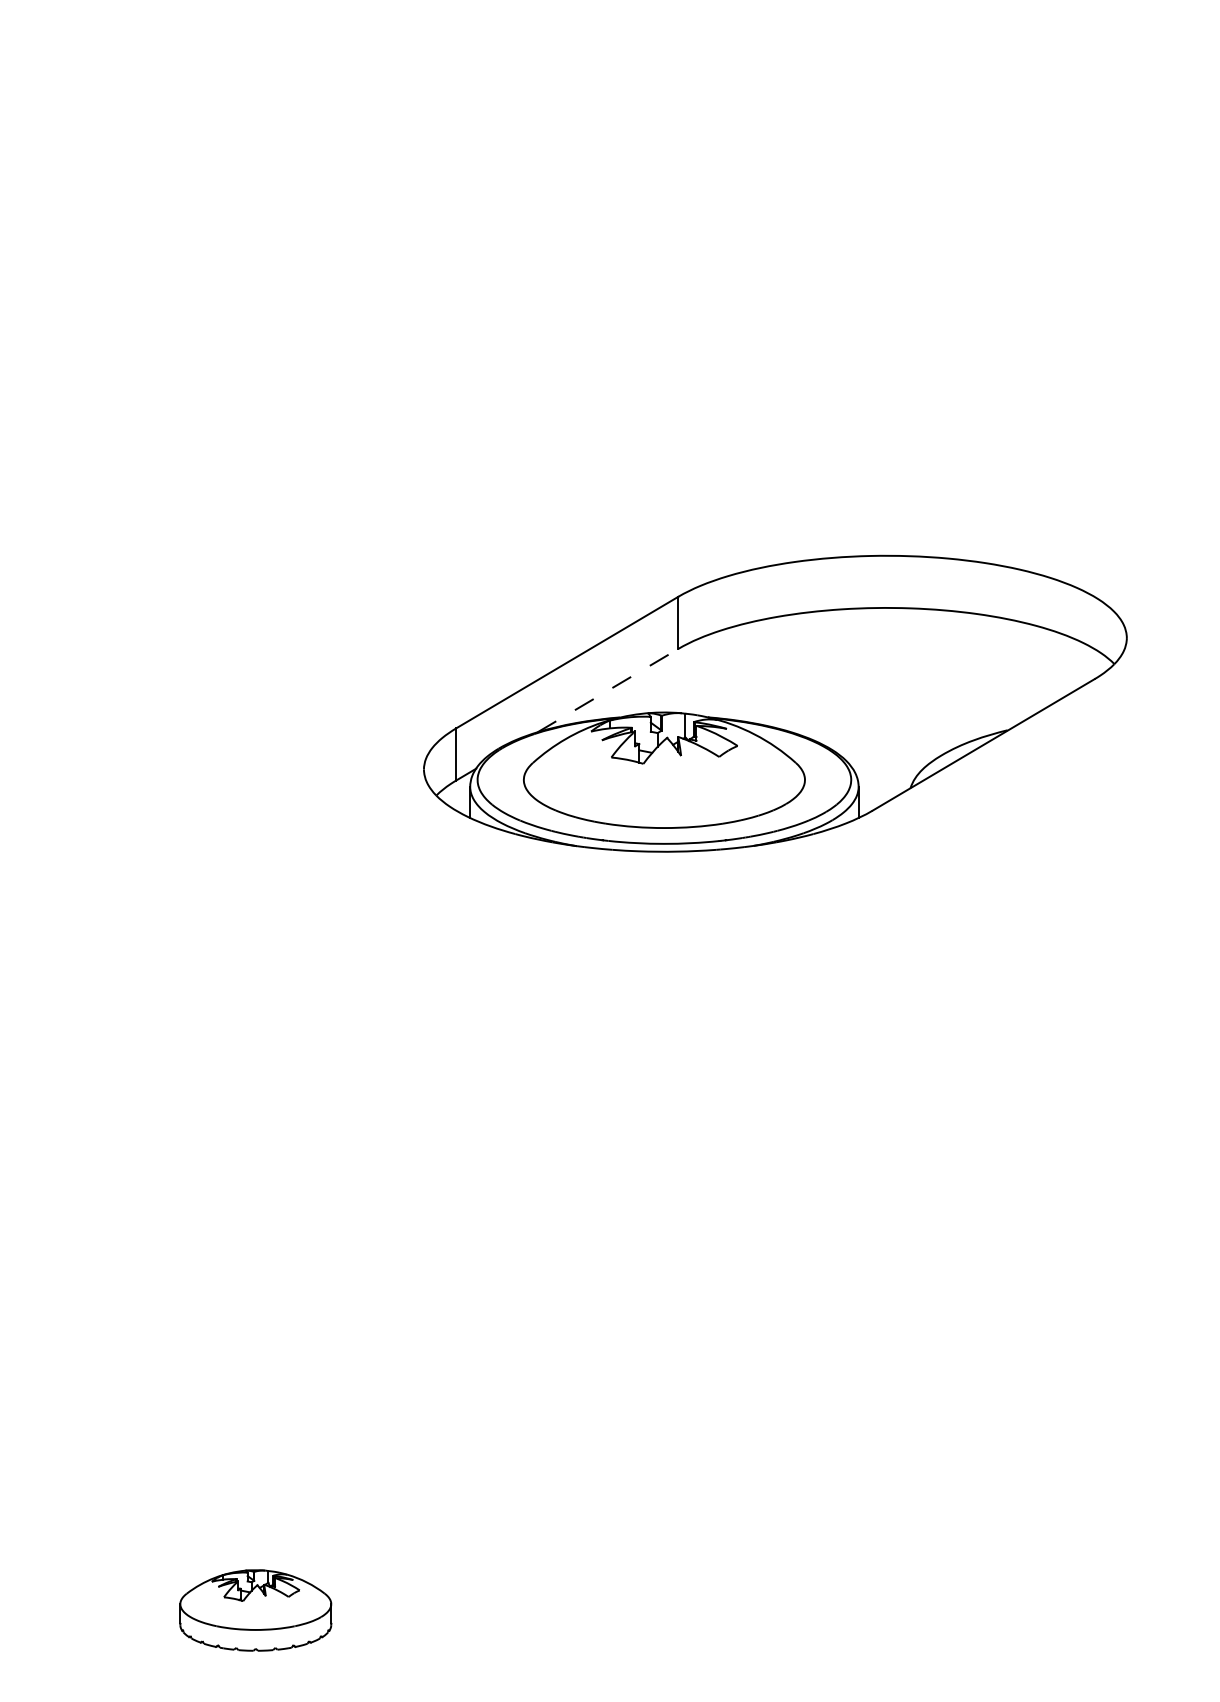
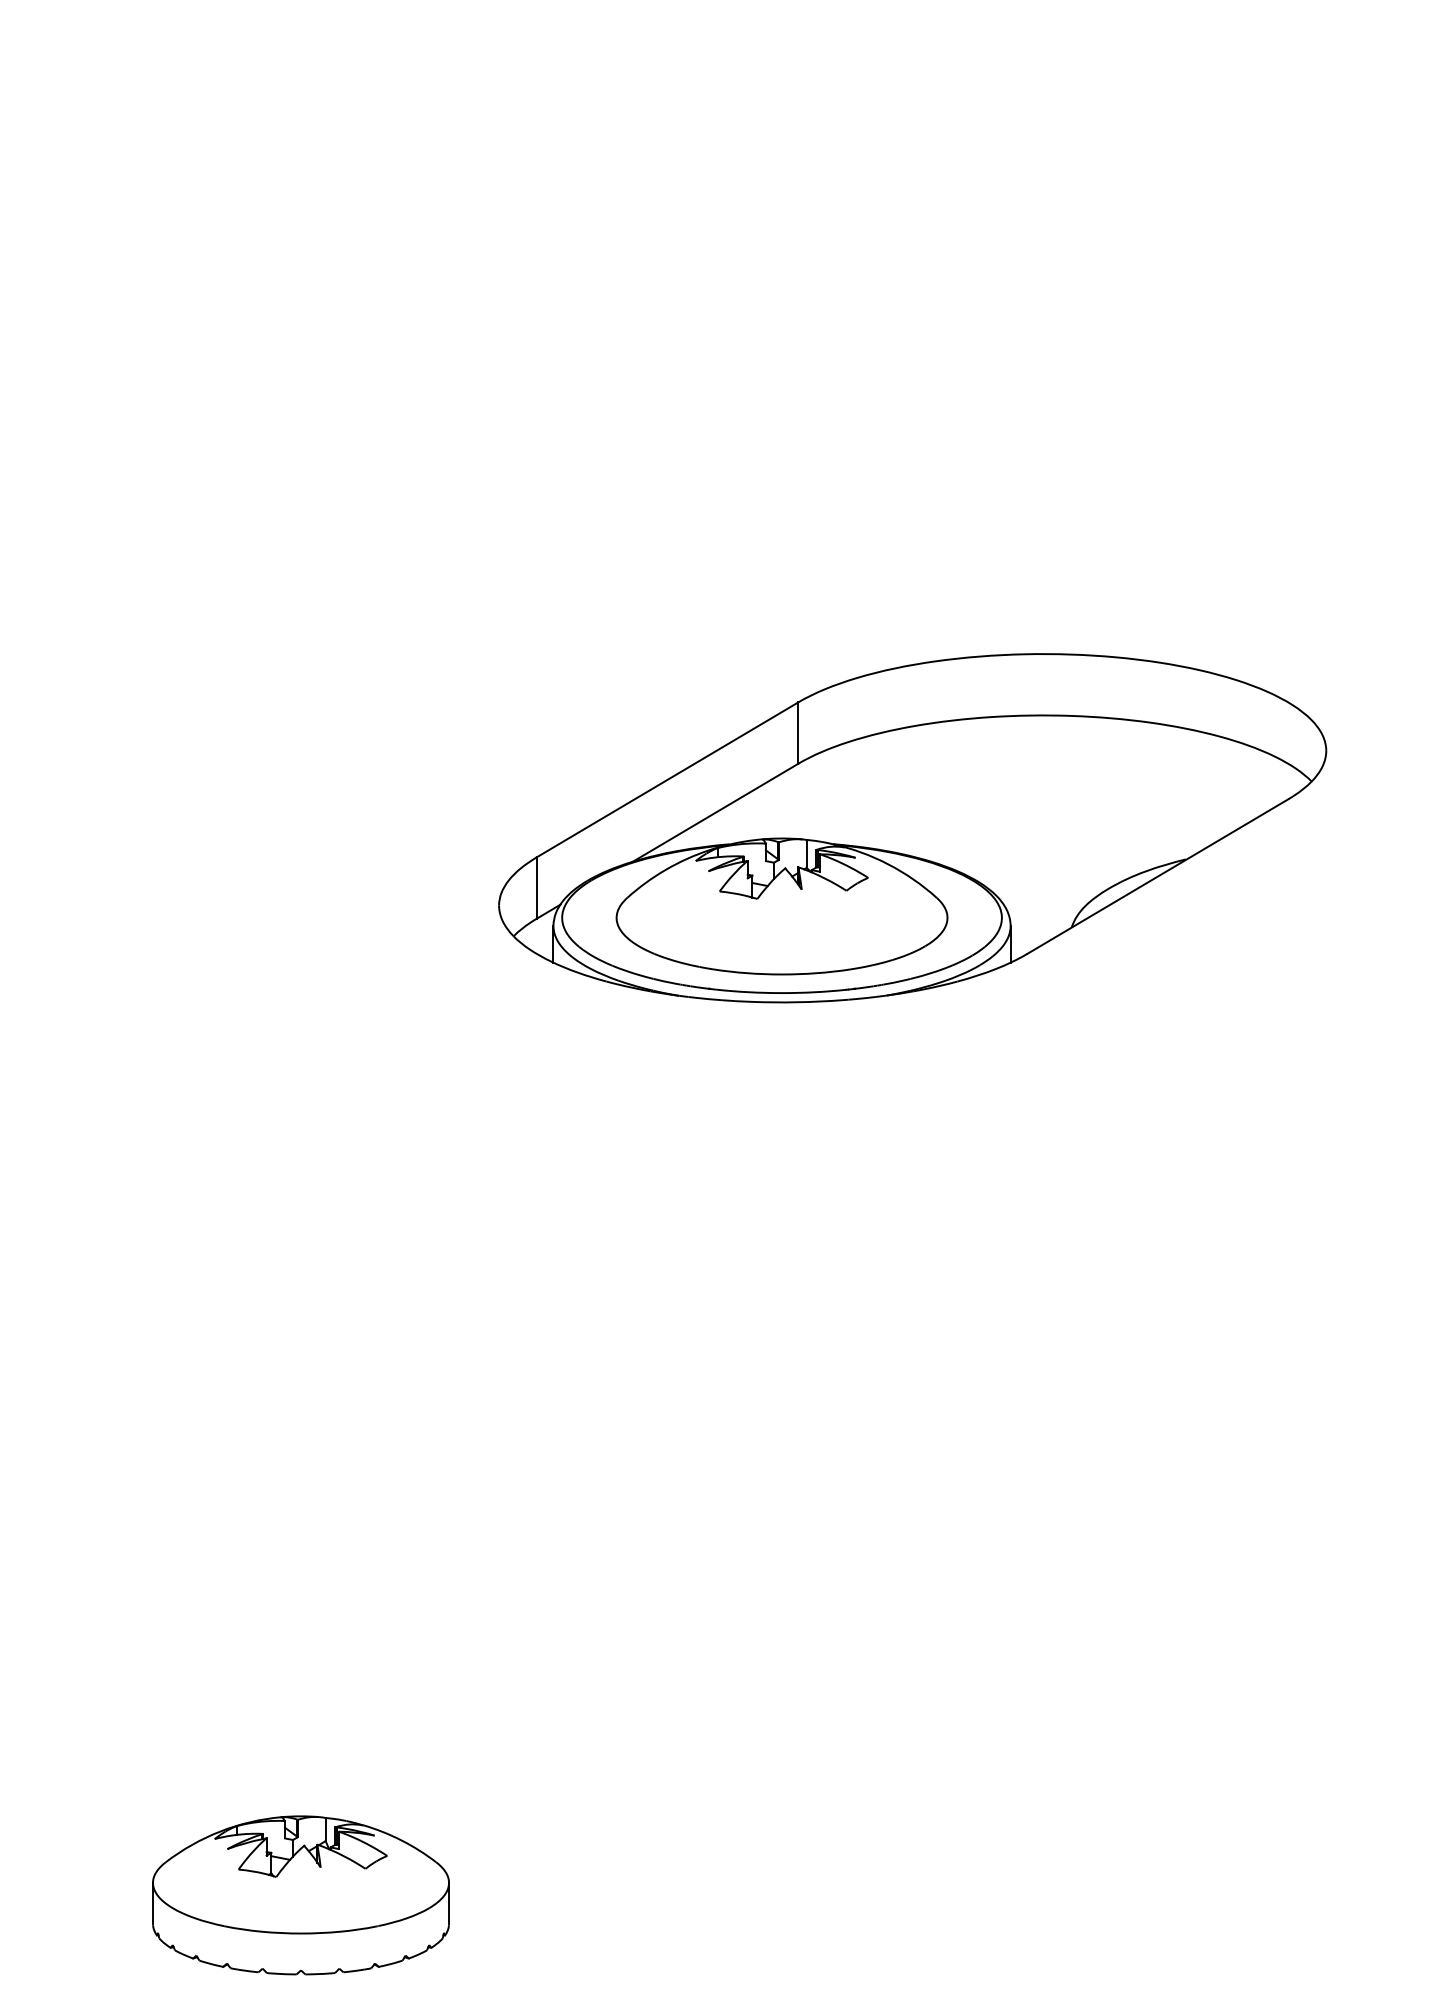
line: (607, 690) -> (715, 812), dashed -> solid
part: (255, 1610) -> (300, 1895), size x1.67

